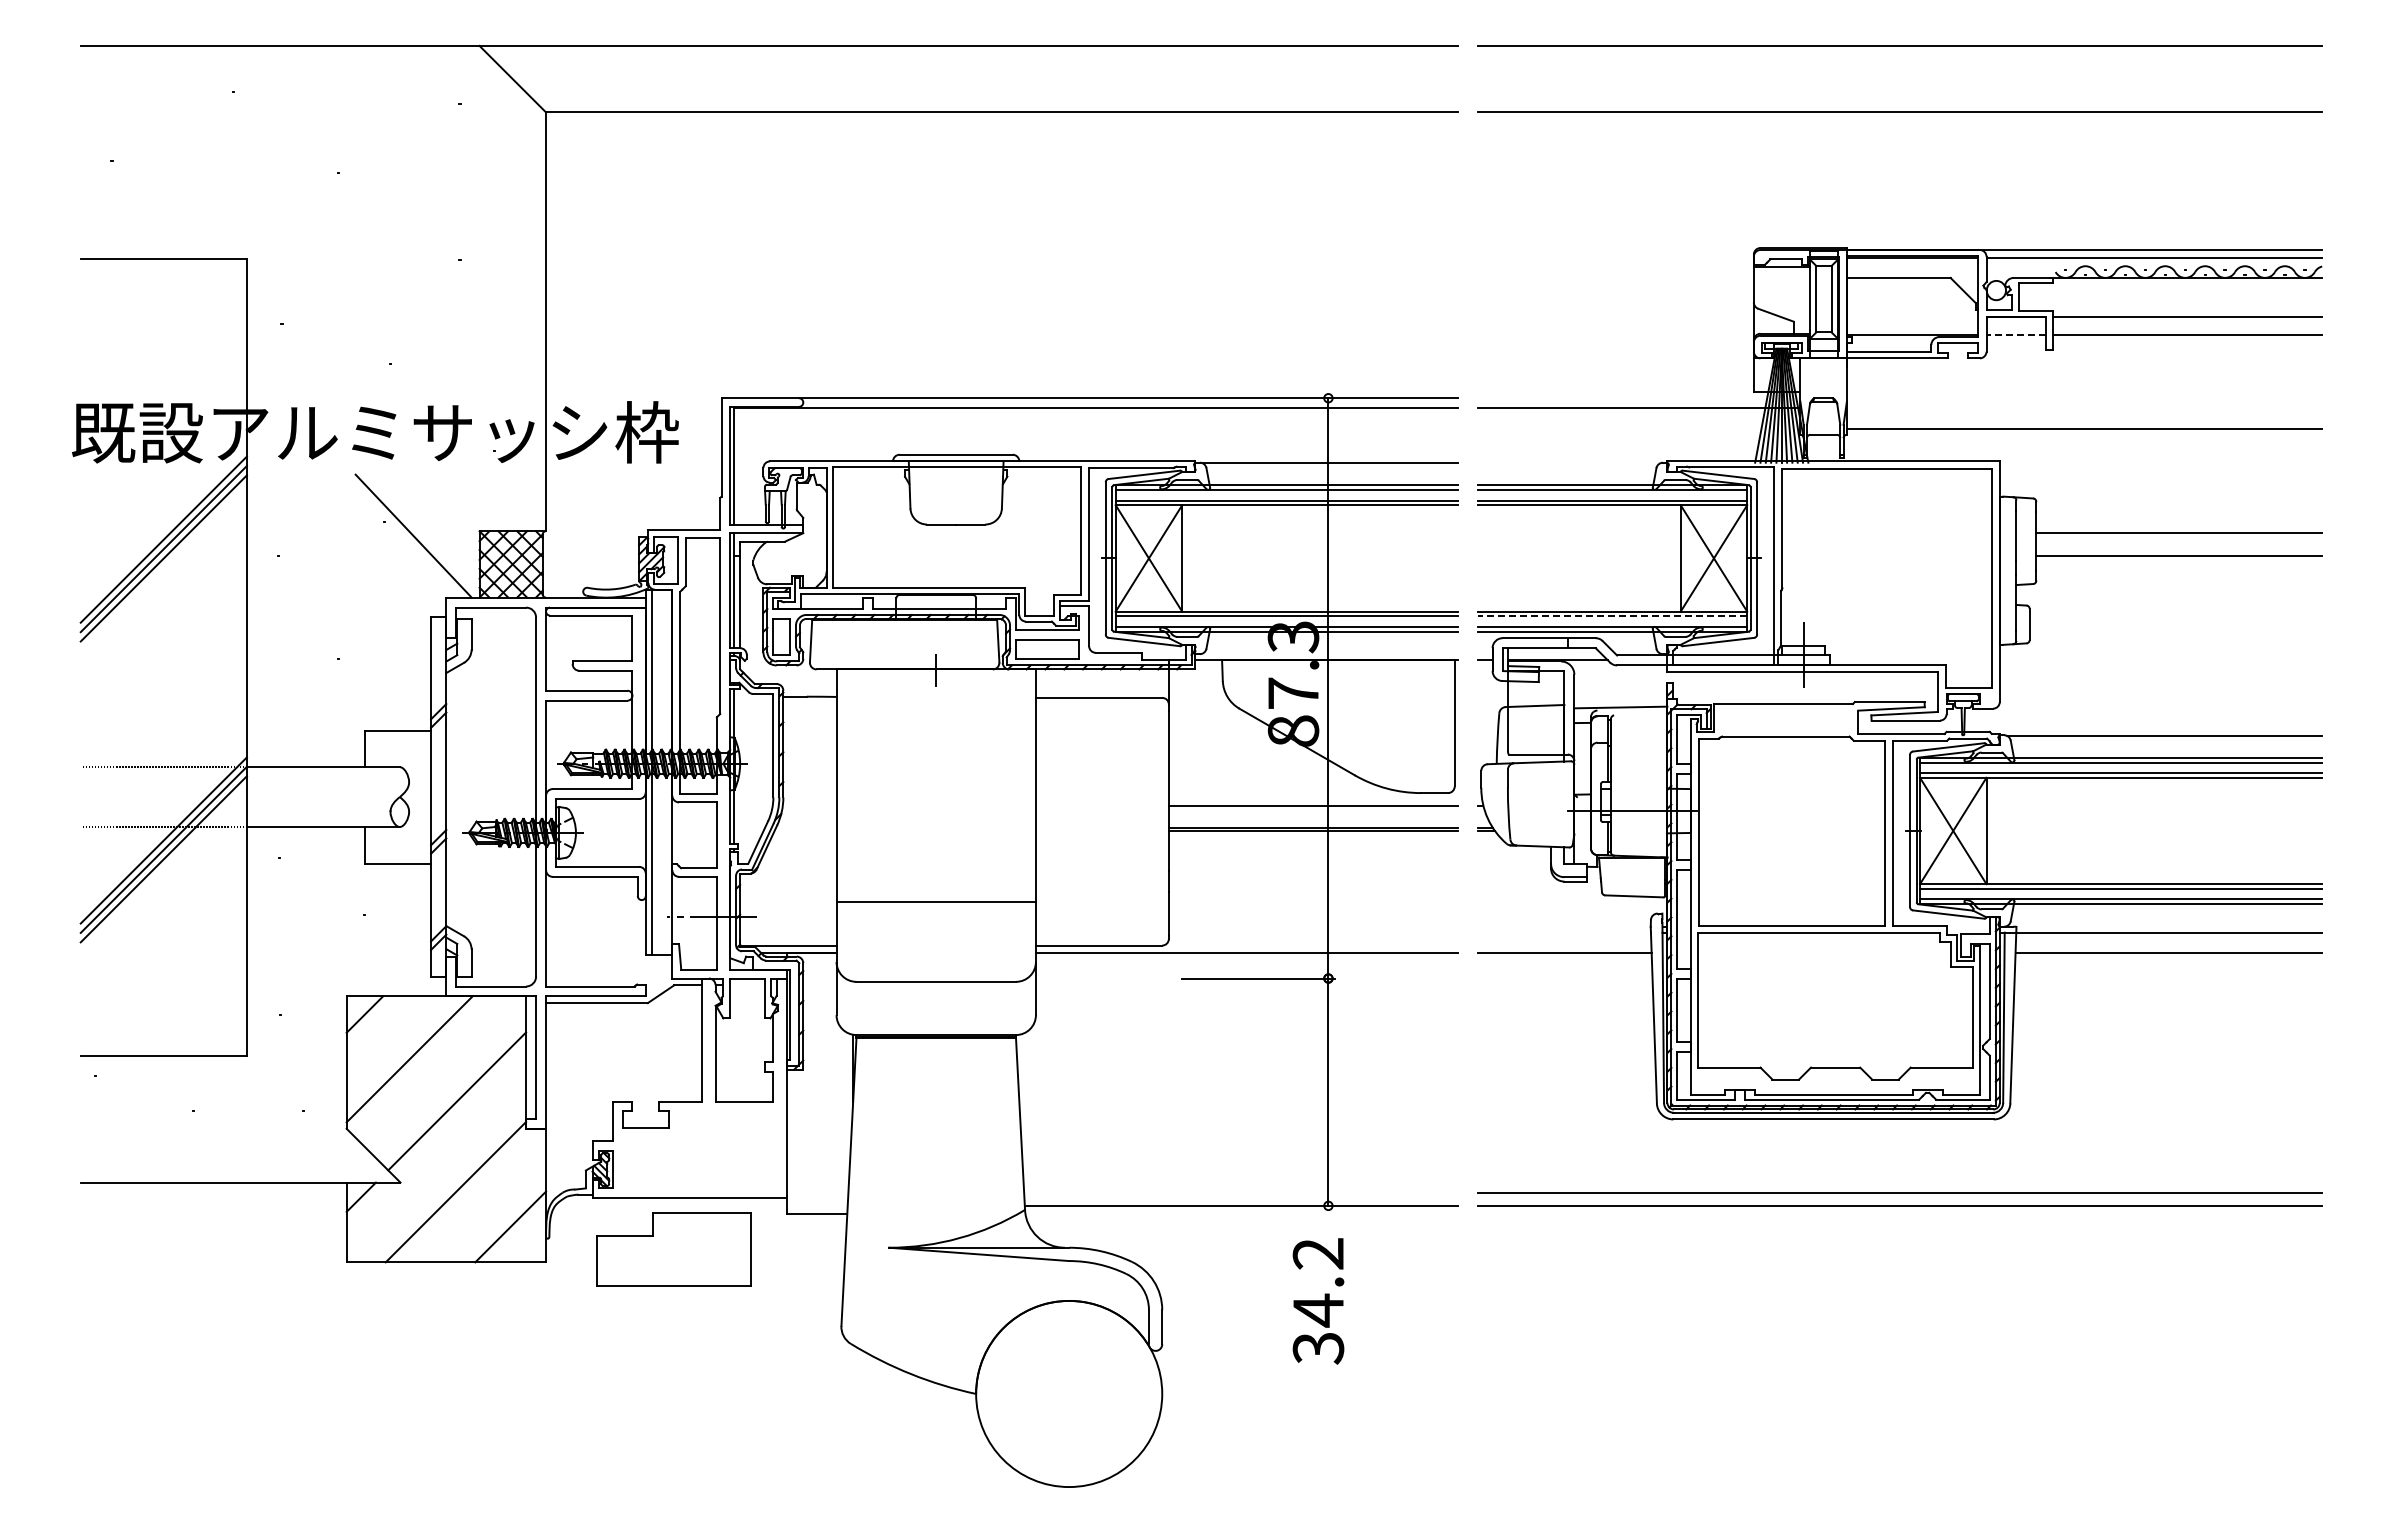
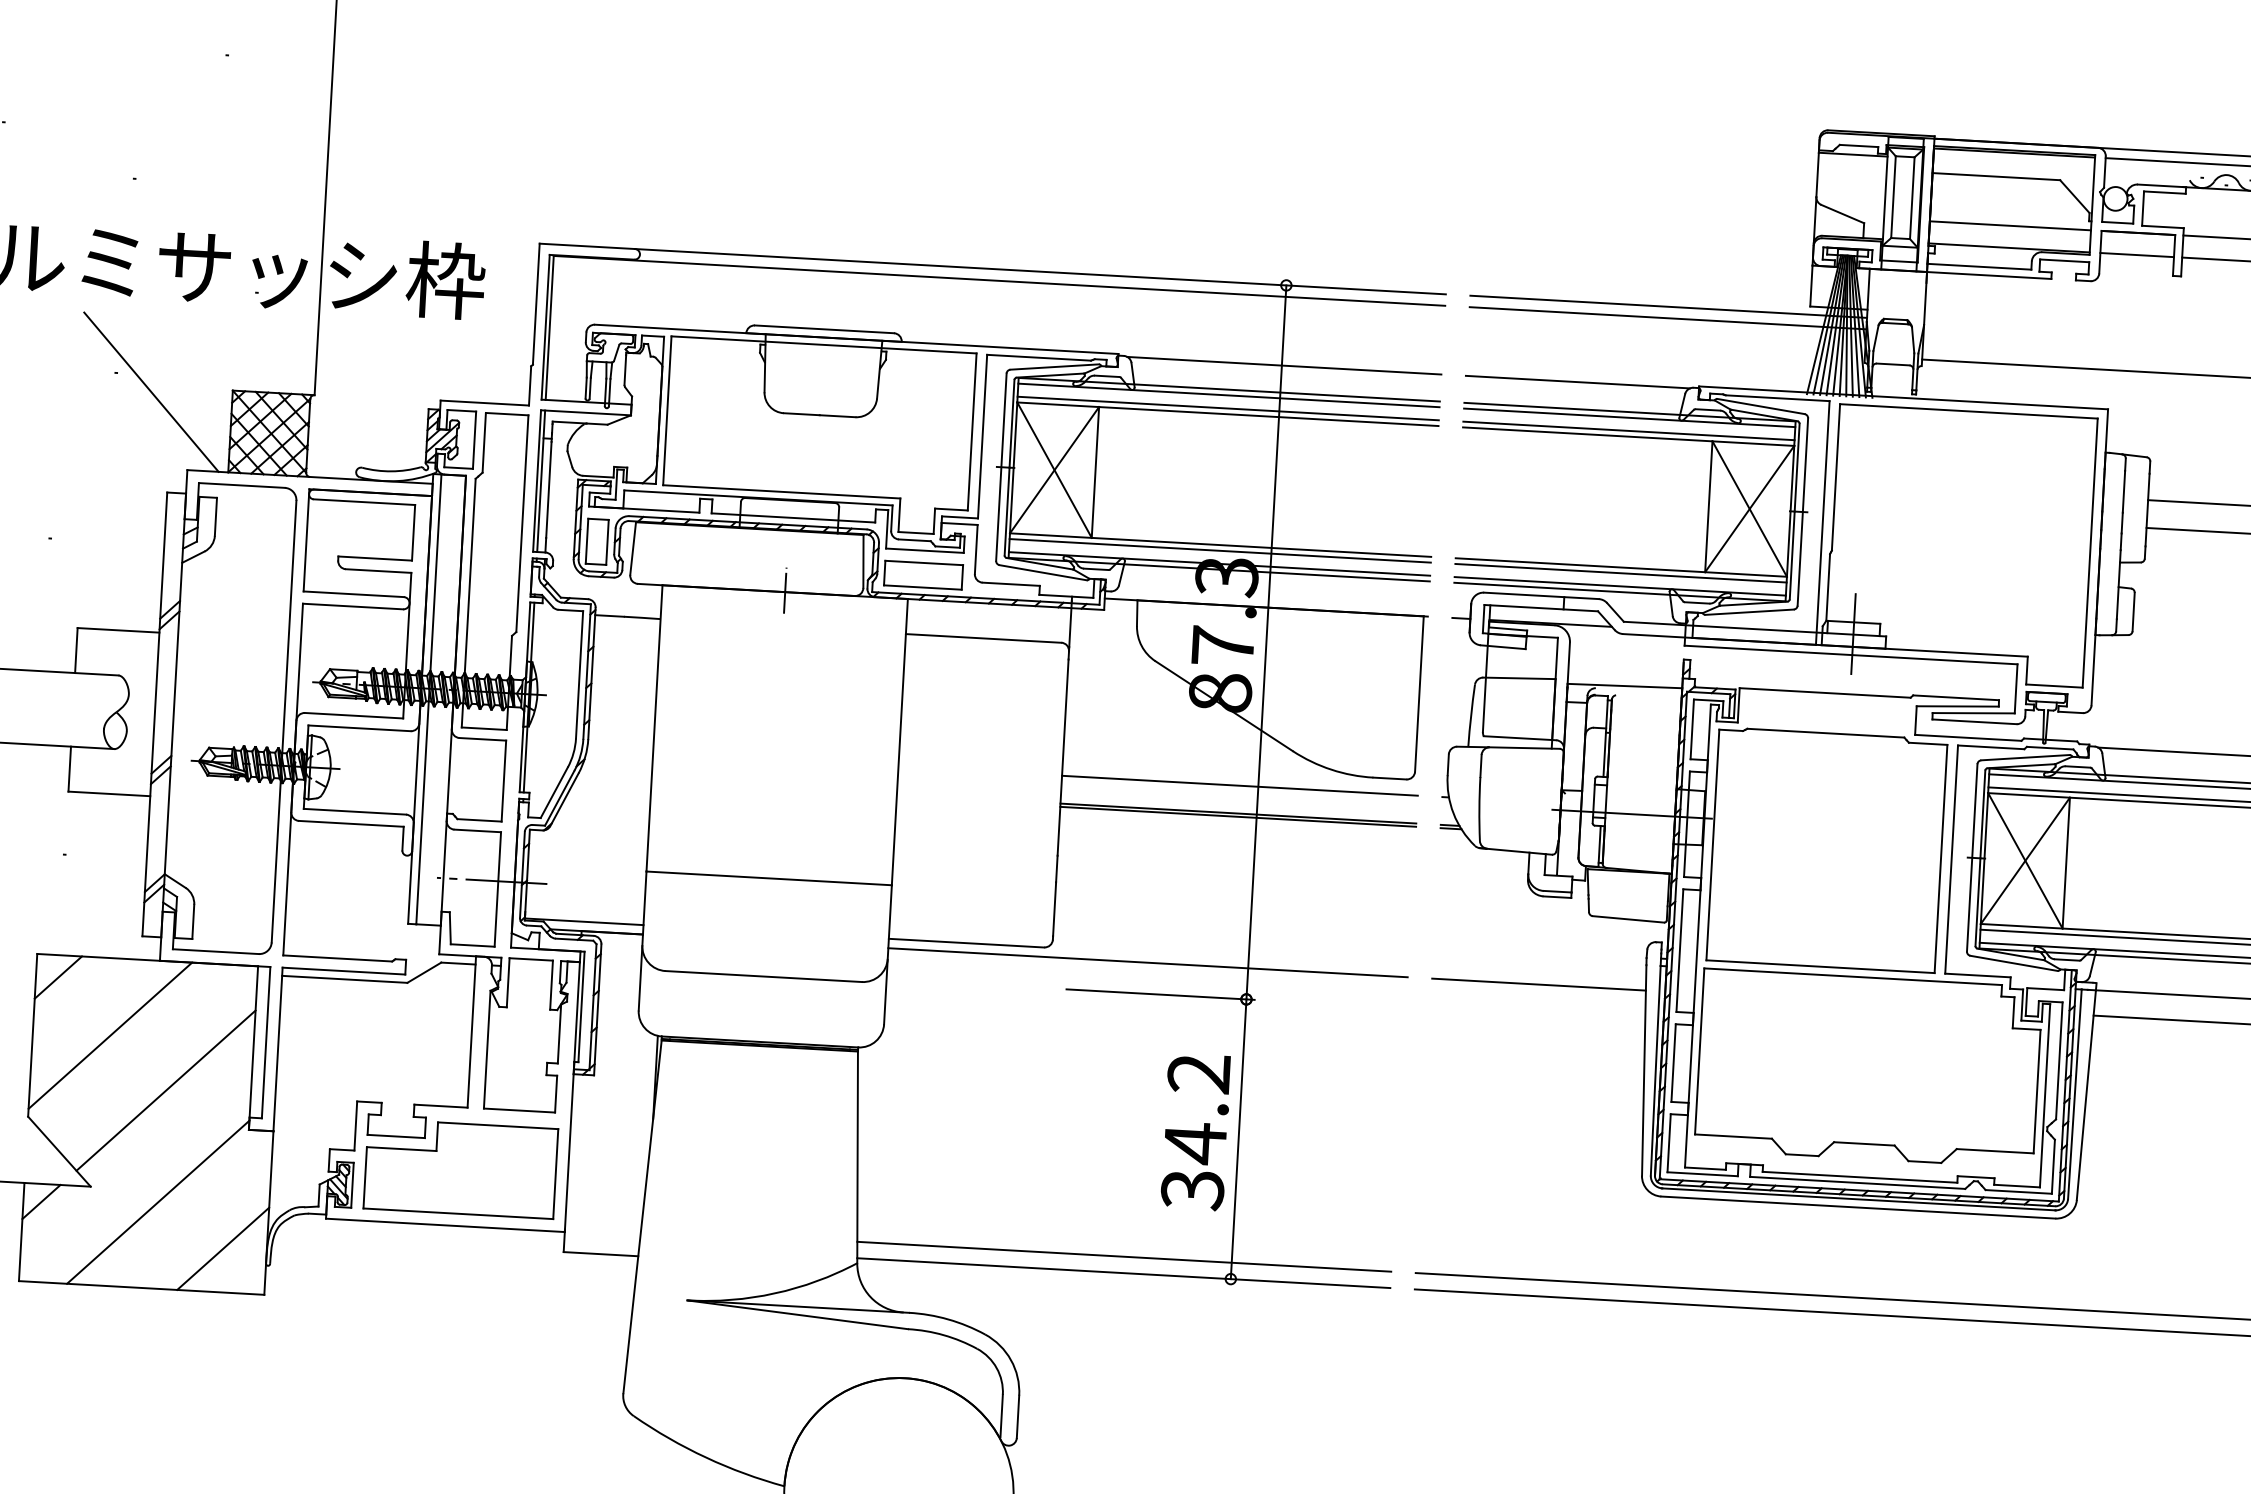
line: (1911, 317) -> (2009, 226), added
line: (2016, 335) -> (2137, 255), dashed -> solid
line: (1638, 398) -> (1667, 307), added
line: (1568, 463) -> (1577, 382), added
line: (1612, 616) -> (1620, 573), dashed -> solid
line: (1241, 1192) -> (1124, 1256), added
part: (673, 1249) -> (460, 1168), moved
text: (1318, 1301) -> (1195, 1132), moved

